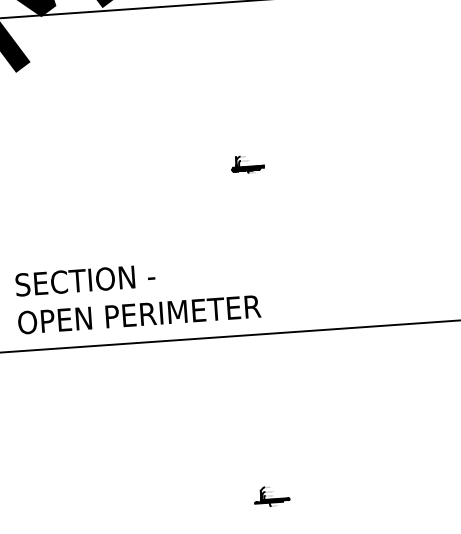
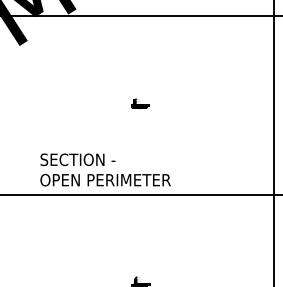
text: (137, 294) -> (105, 169), moved

